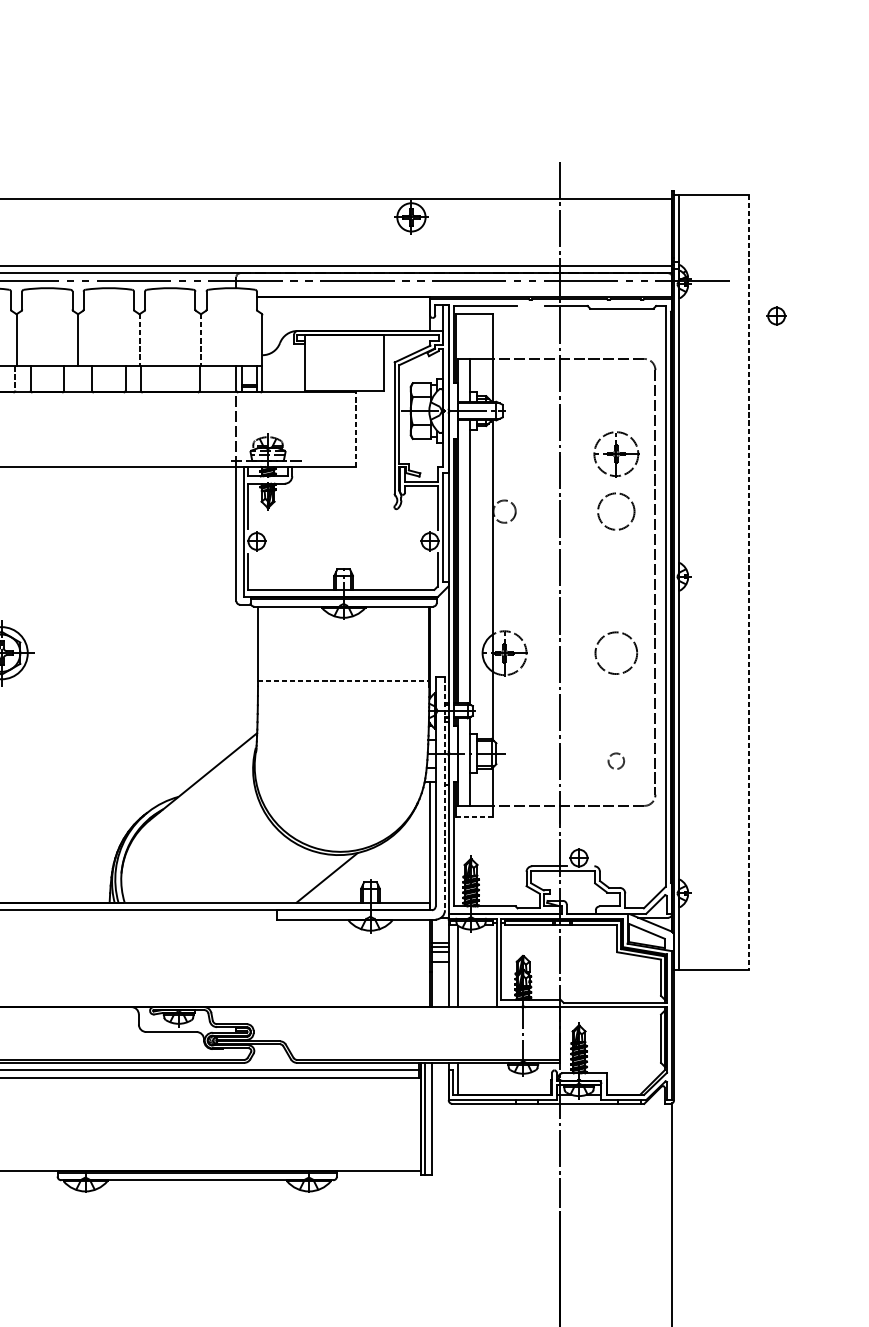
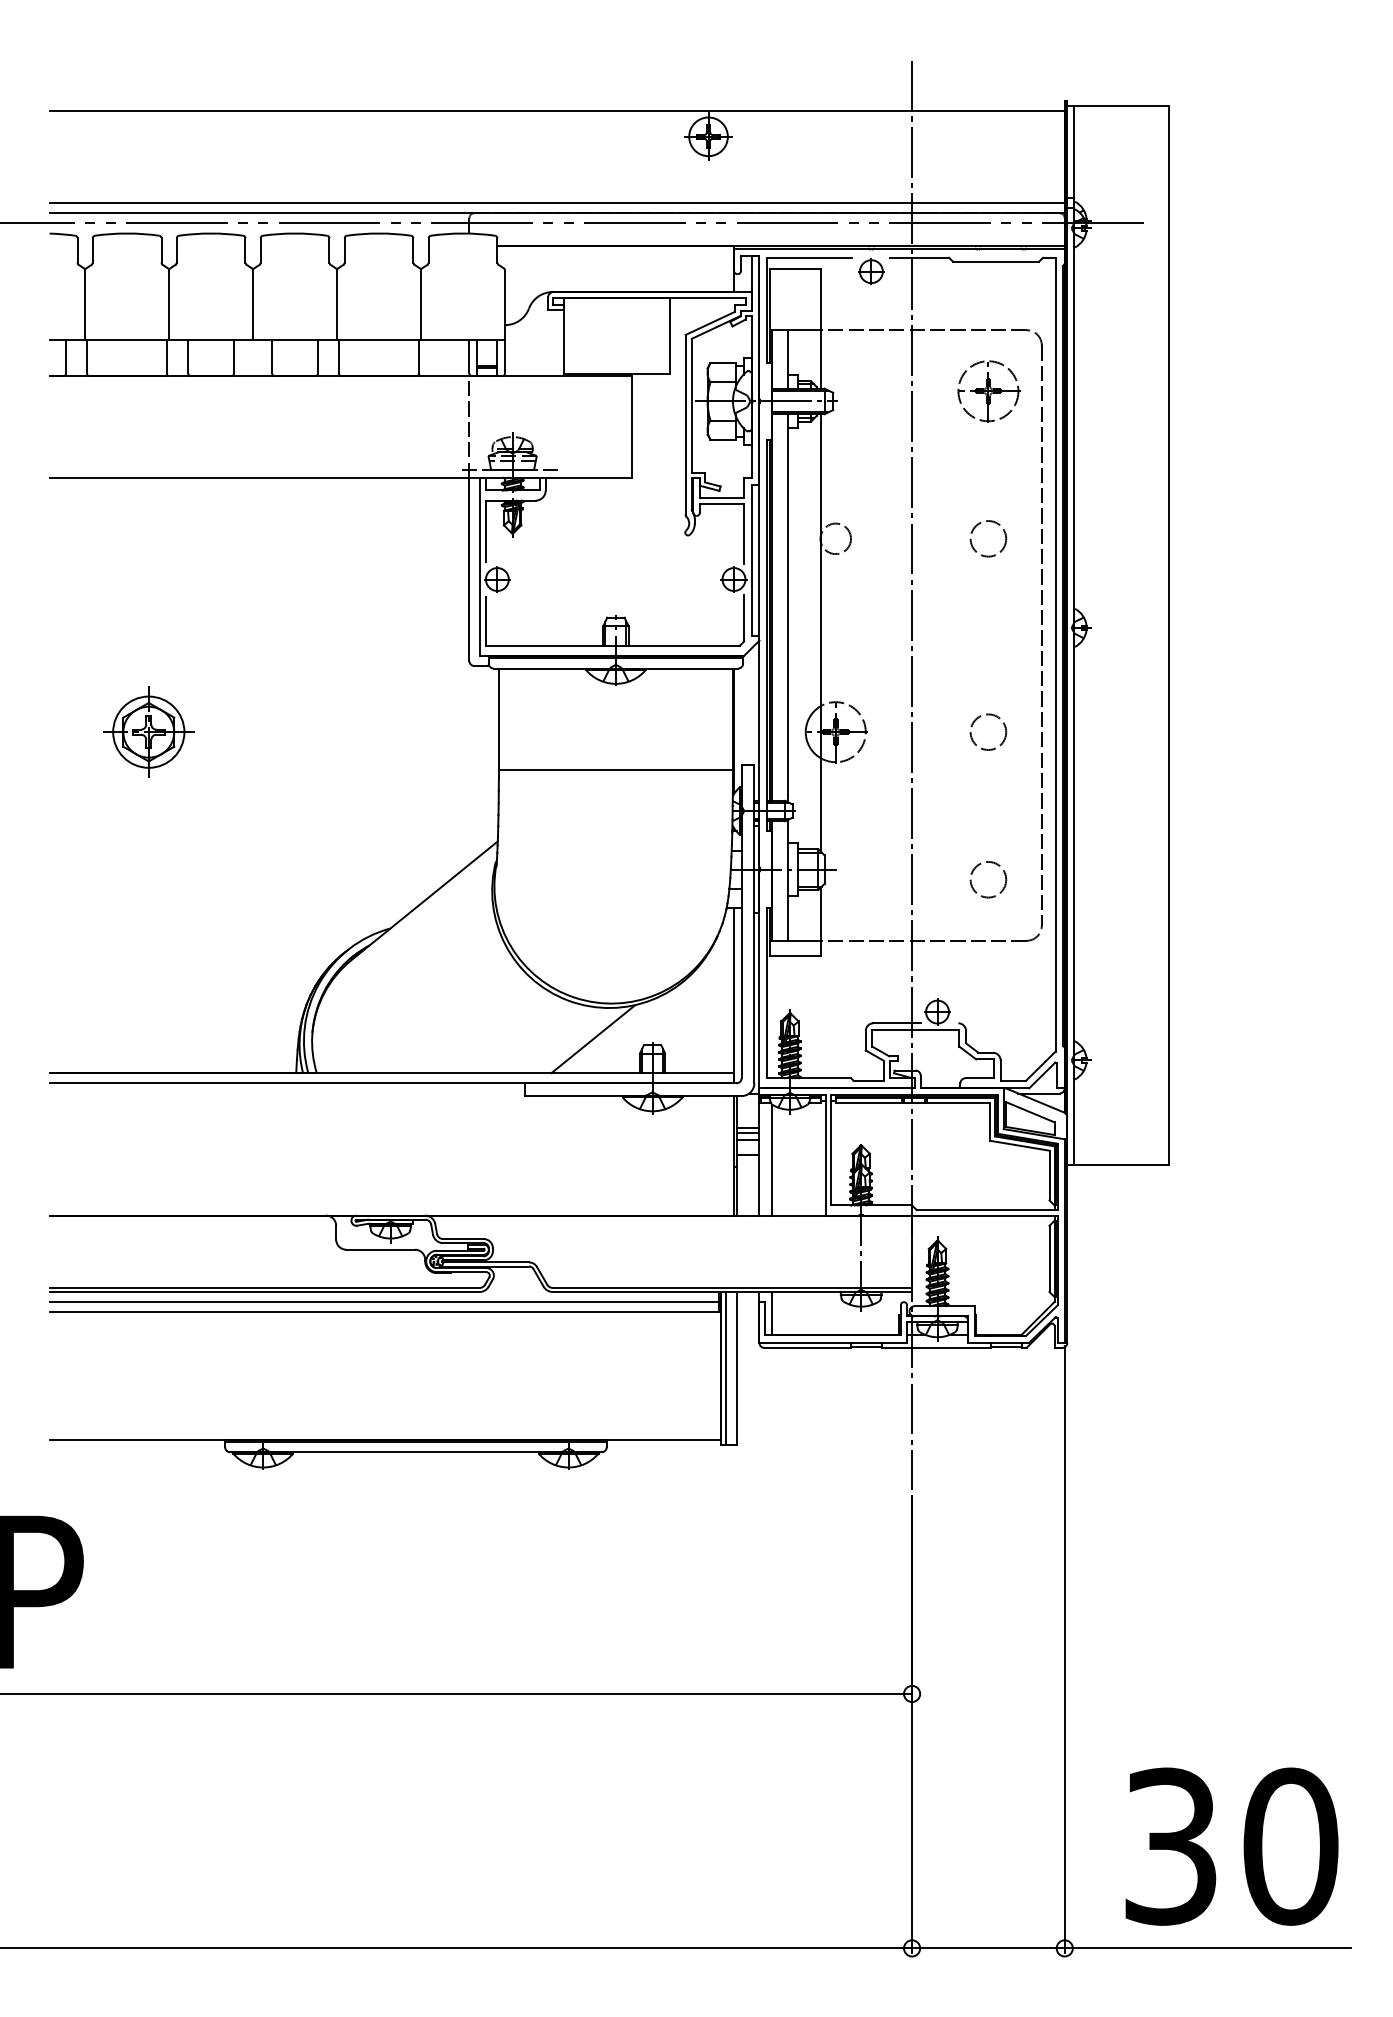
part: (776, 315) -> (871, 271), moved
line: (139, 340) -> (337, 304), dashed -> solid
line: (201, 340) -> (421, 304), dashed -> solid
line: (15, 378) -> (167, 356), dashed -> solid
line: (355, 429) -> (632, 426), dashed -> solid
part: (616, 454) -> (988, 391), moved
circle: (616, 511) -> (988, 538), size x0.71
line: (748, 583) -> (1169, 636), dashed -> solid
circle: (616, 653) -> (988, 732), size x0.62
line: (344, 681) -> (616, 770), dashed -> solid
circle: (616, 761) -> (988, 879), size x1.67
line: (445, 793) -> (754, 924), dashed -> solid
line: (475, 817) -> (795, 956), dashed -> solid

